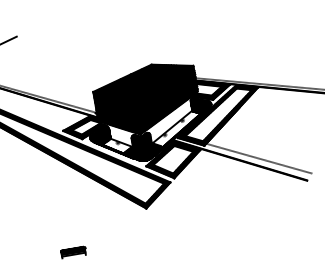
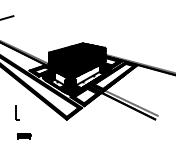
part: (54, 210) -> (17, 112), added

